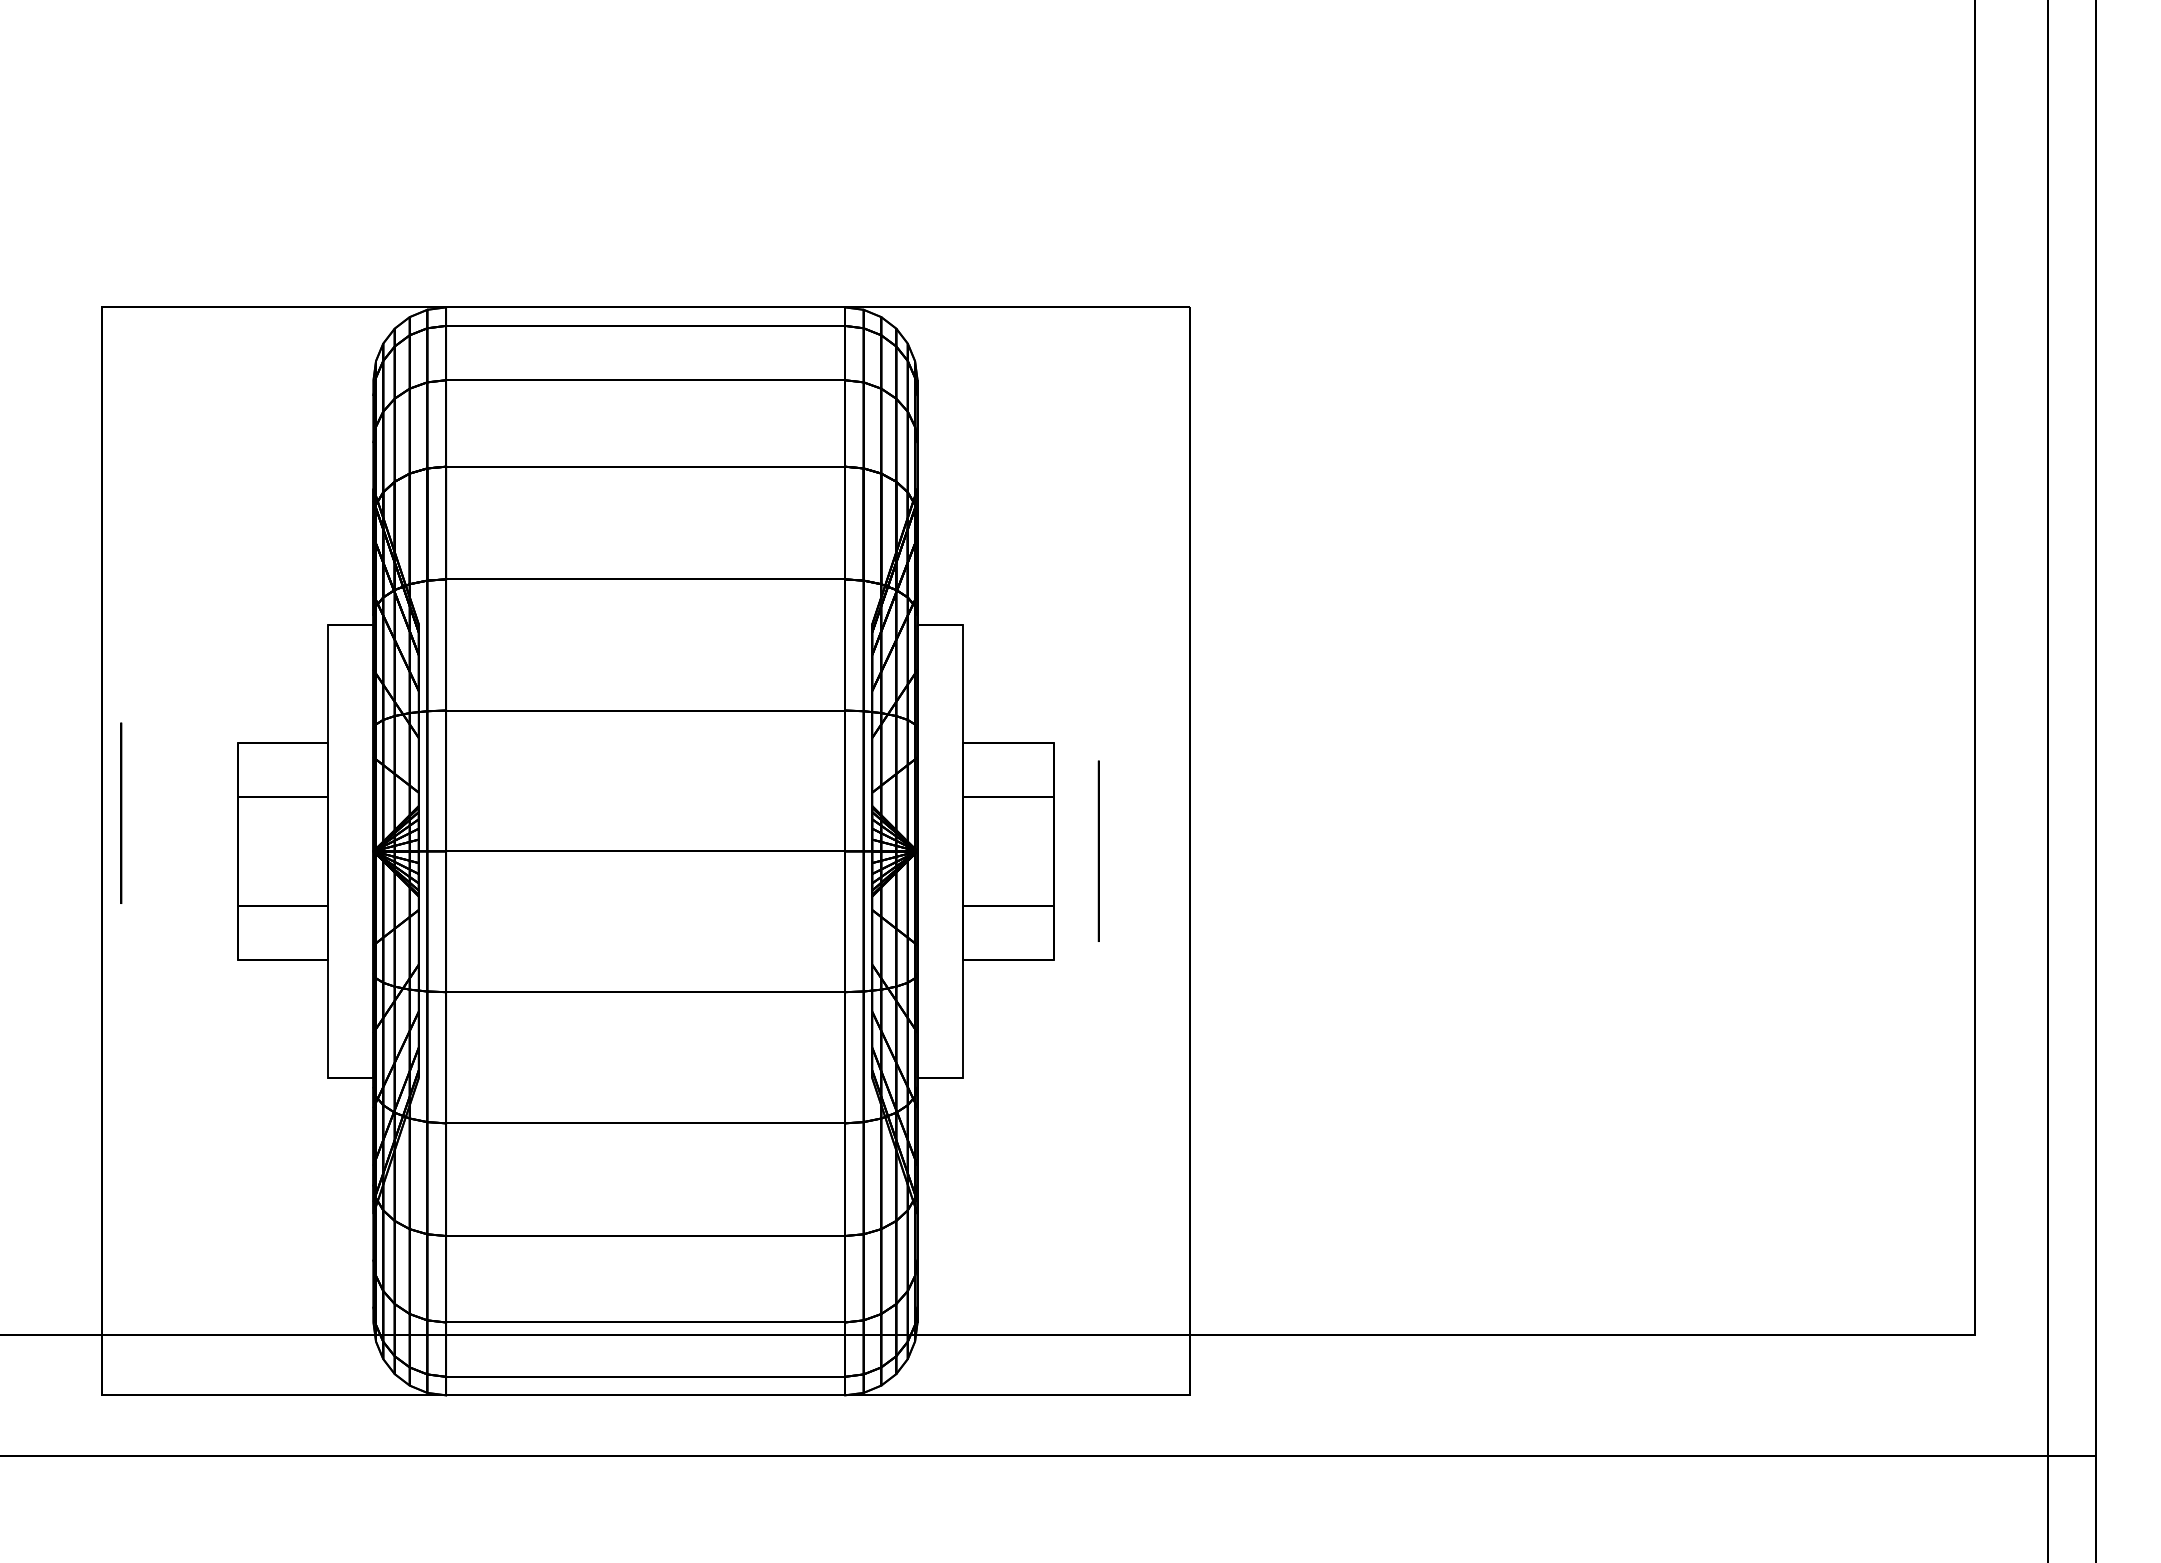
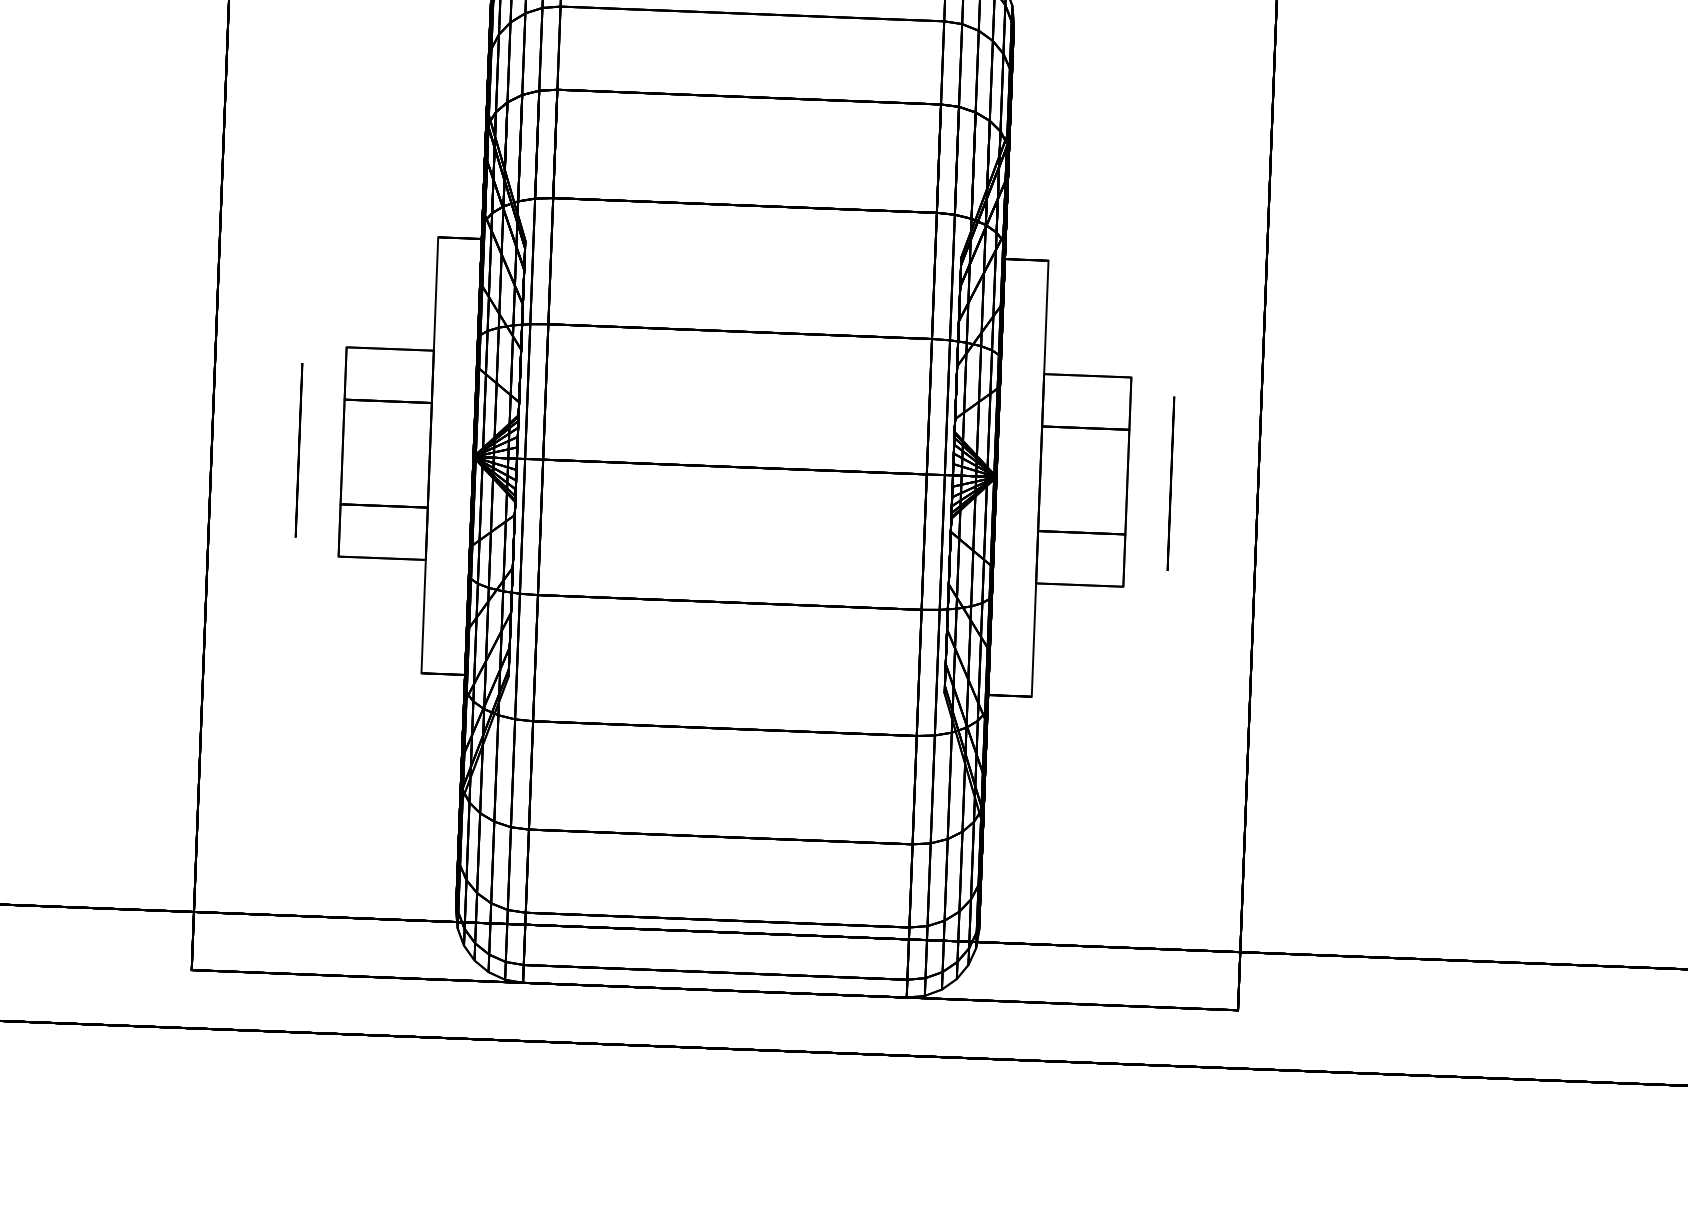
circle: (121, 812) -> (299, 449), moved

